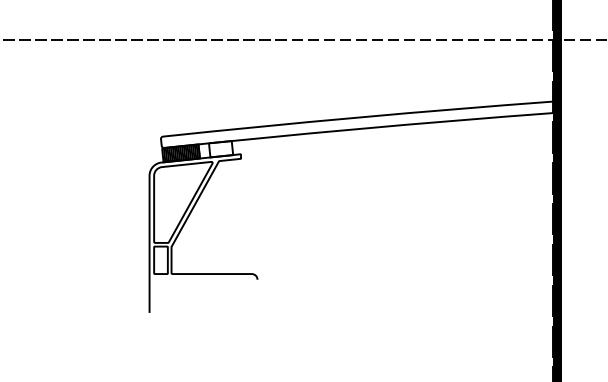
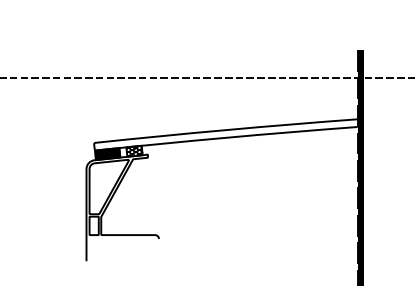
hatch: (221, 148) -> (134, 150), added

